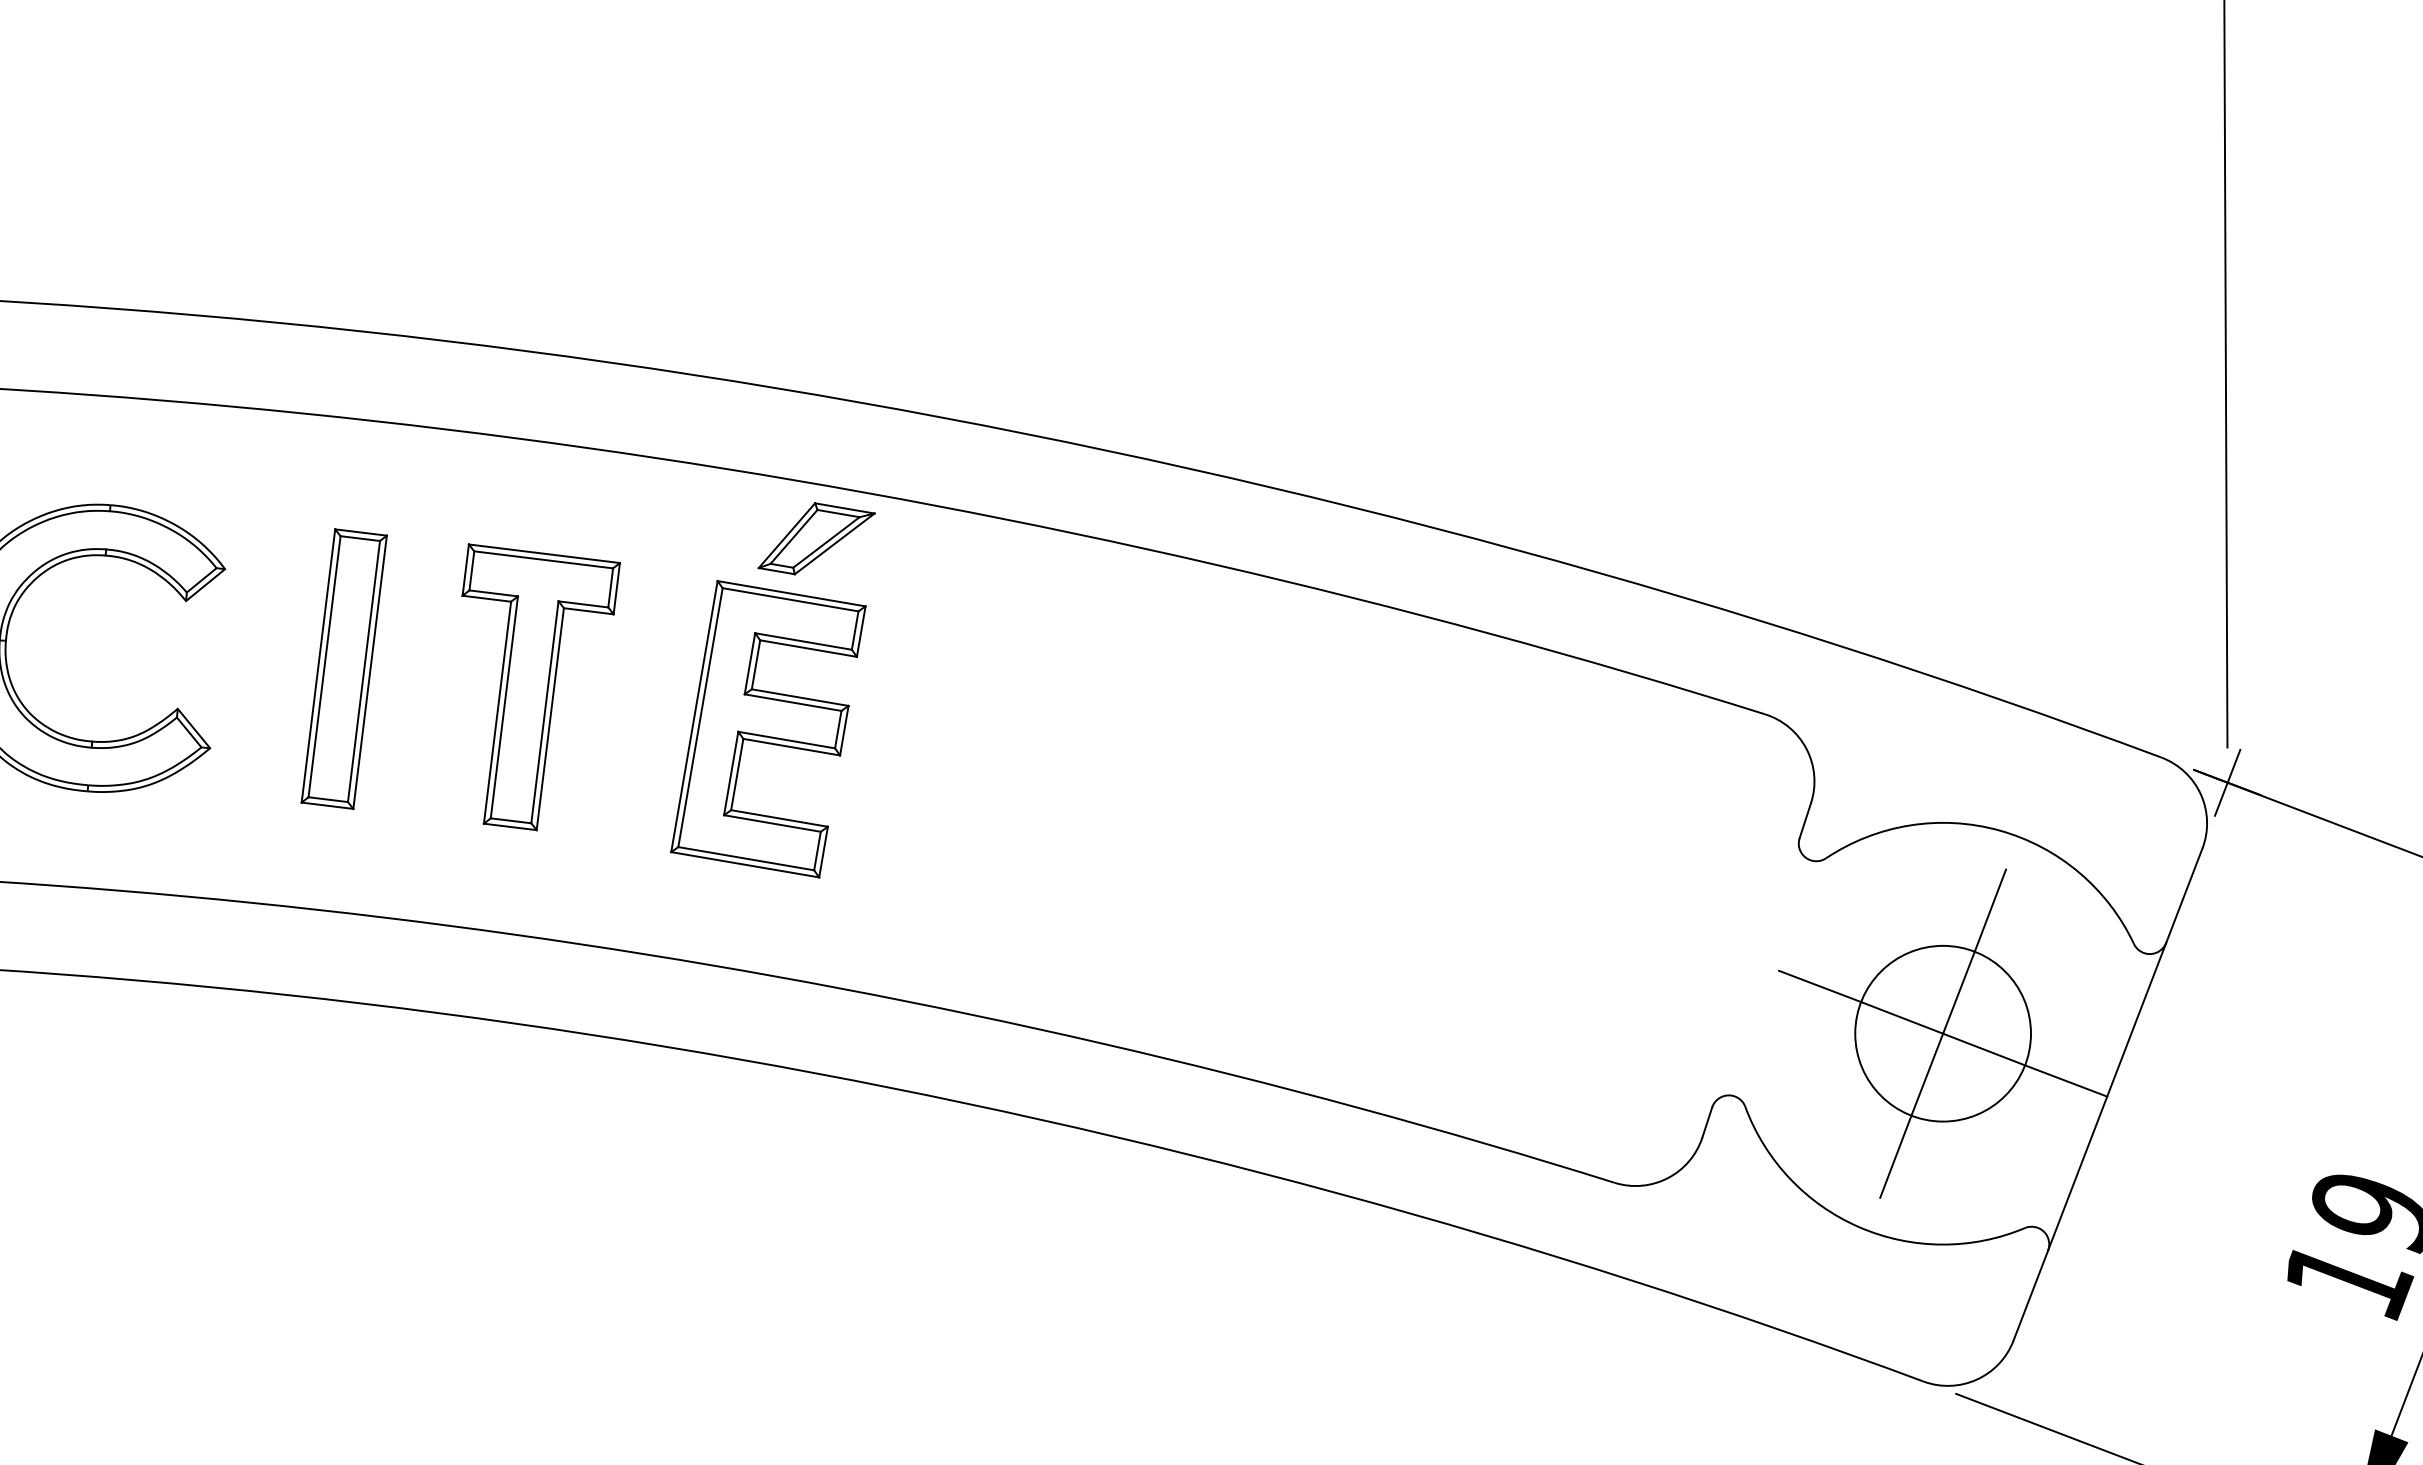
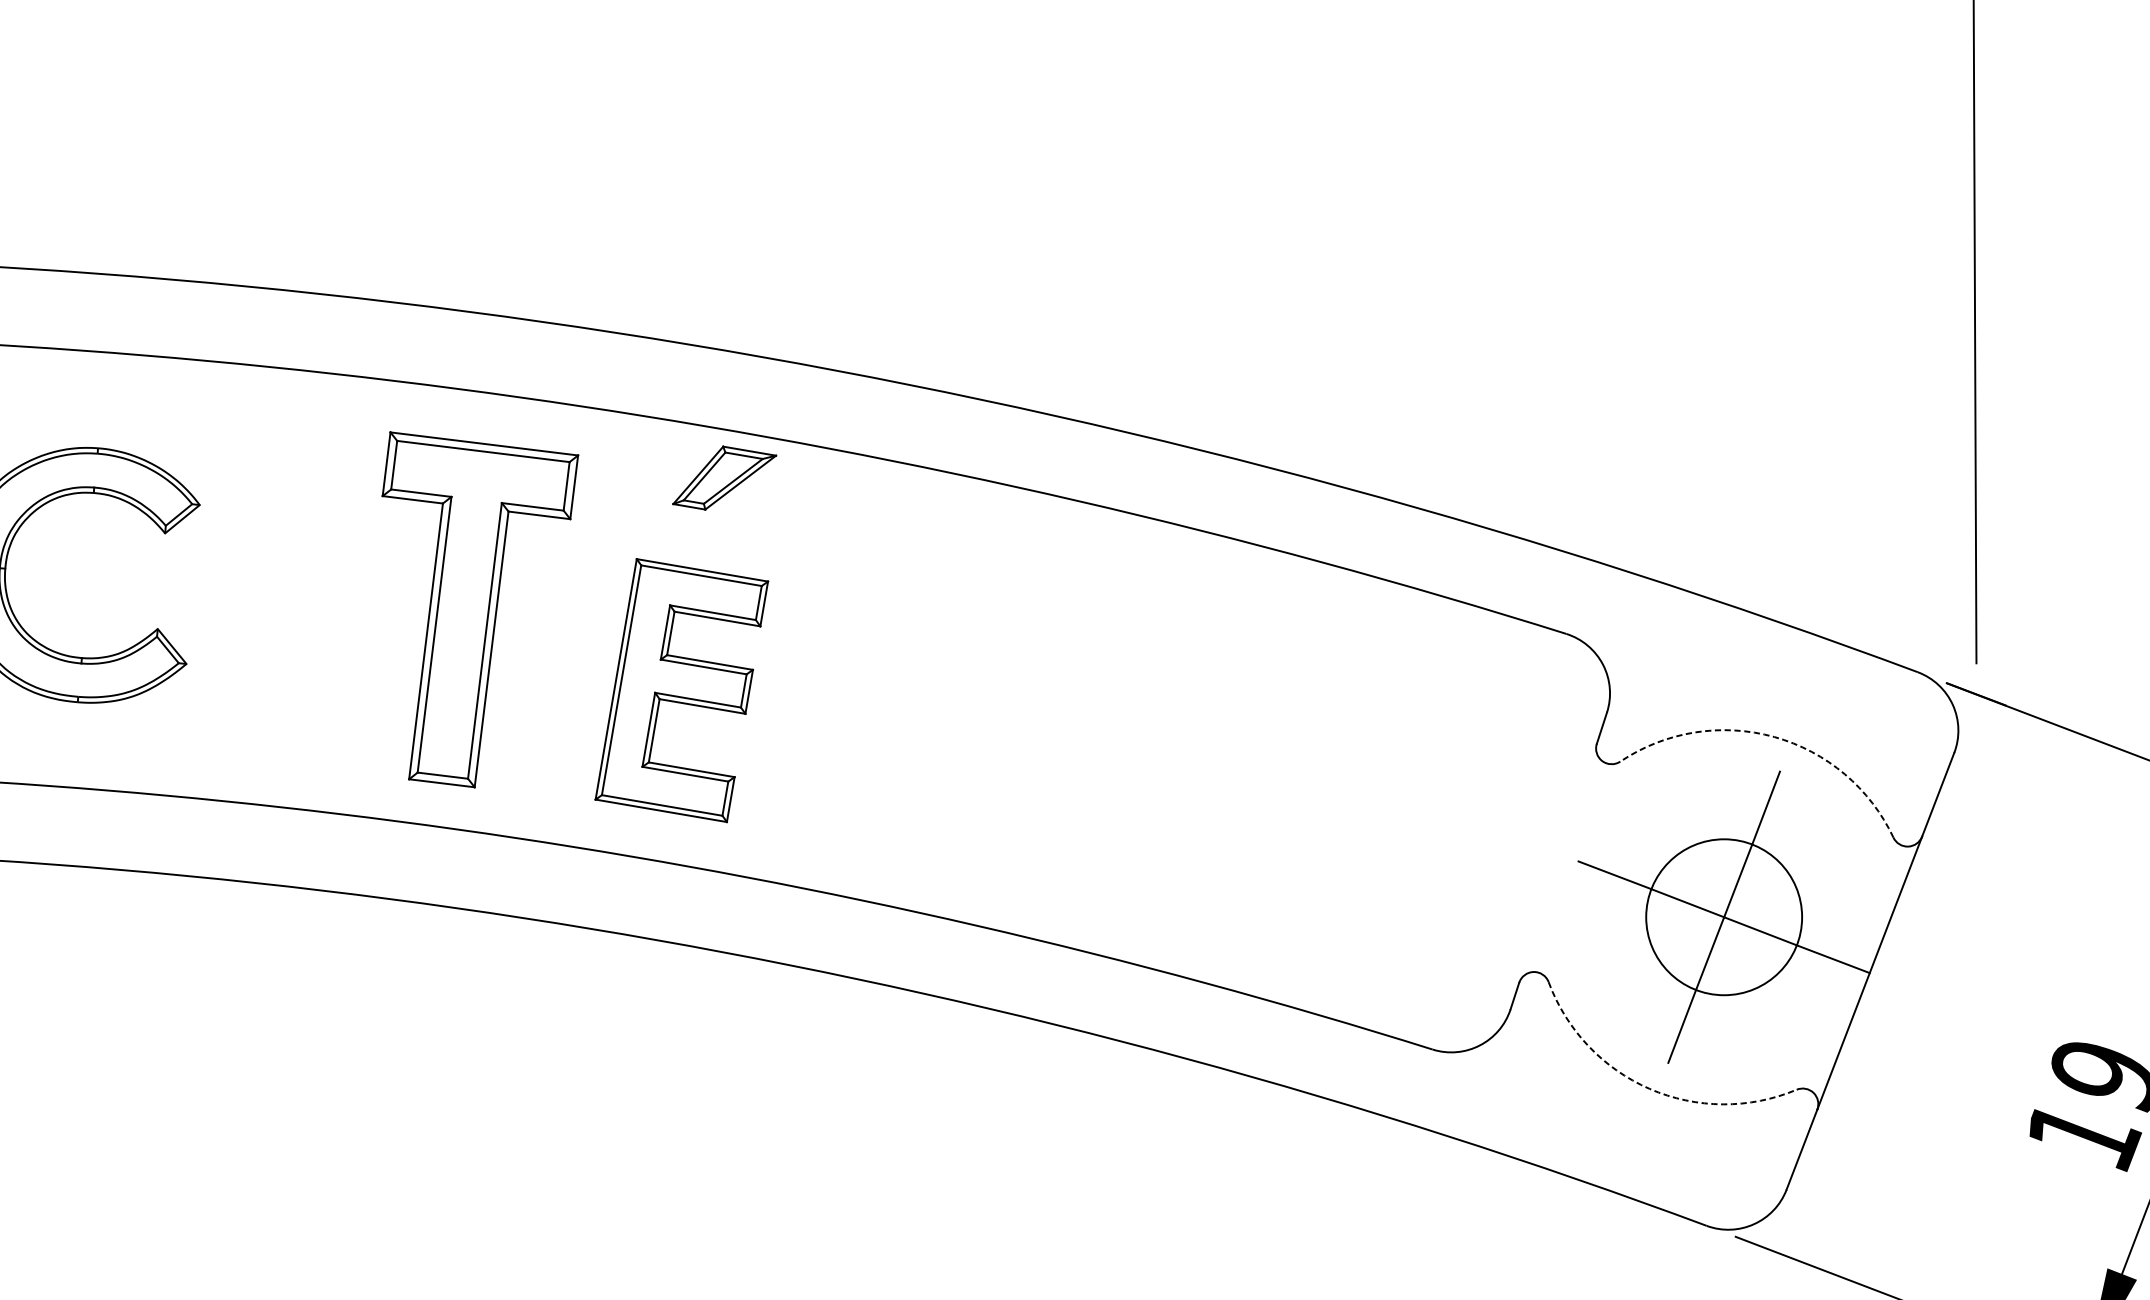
part: (343, 668) -> (304, 593), removed
part: (540, 687) -> (479, 610), size x1.4
part: (768, 729) -> (681, 690), moved
line: (2227, 782) -> (1976, 694), removed
arc: (1999, 830) -> (1774, 736), solid -> dashed
arc: (1859, 1227) -> (1649, 1089), solid -> dashed

